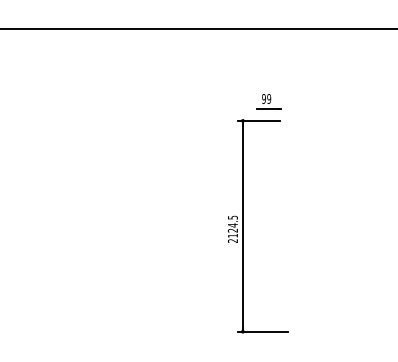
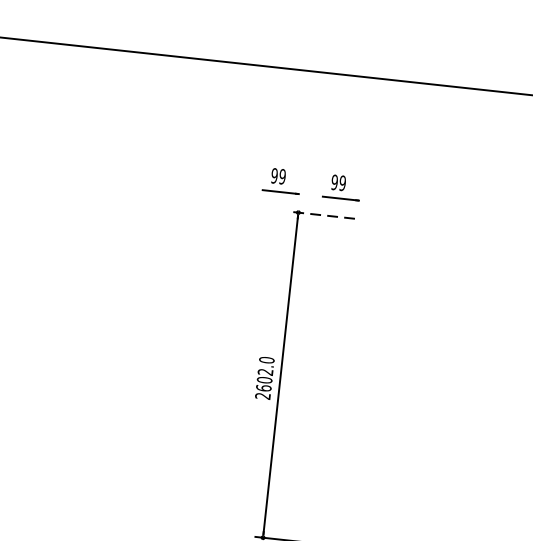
part: (229, 101) -> (281, 180), added
line: (258, 120) -> (322, 214), solid -> dashed
text: (232, 226) -> (264, 373), 2124.5 -> 2602.0

